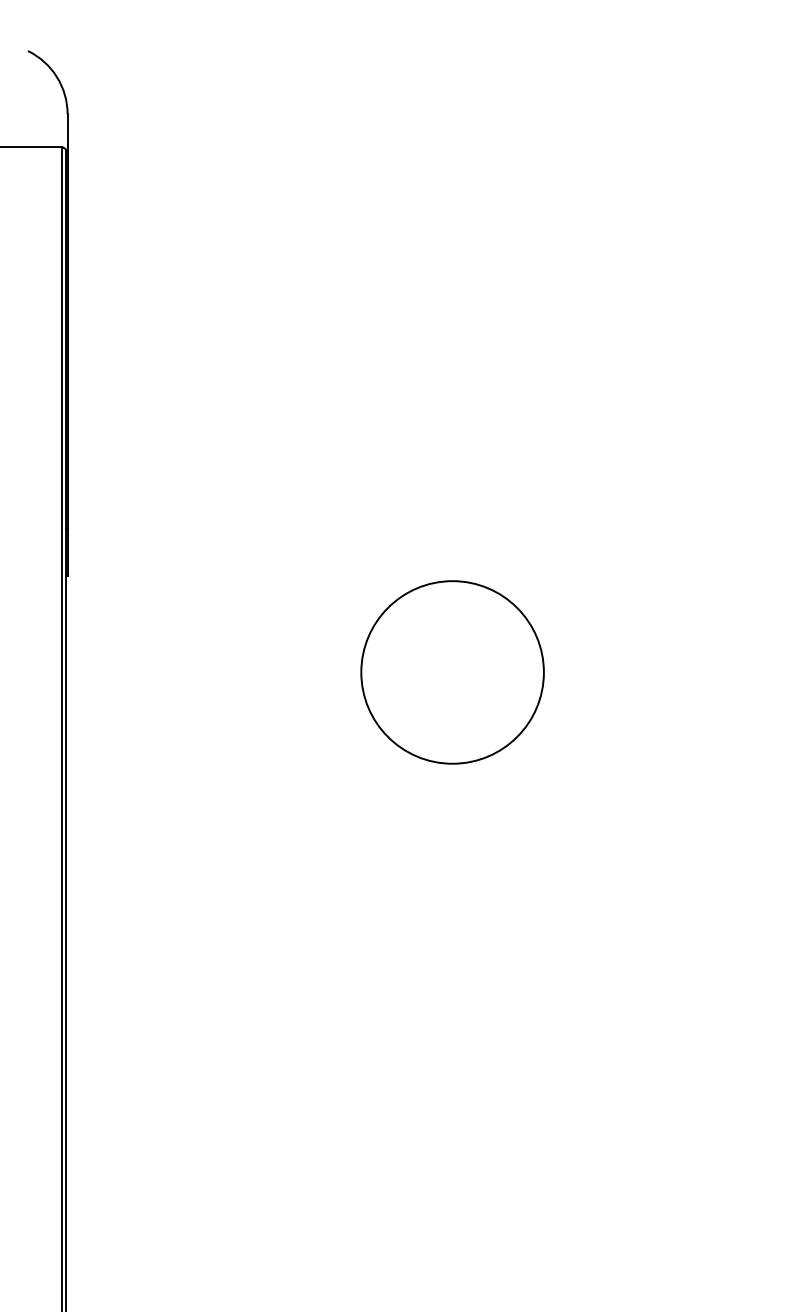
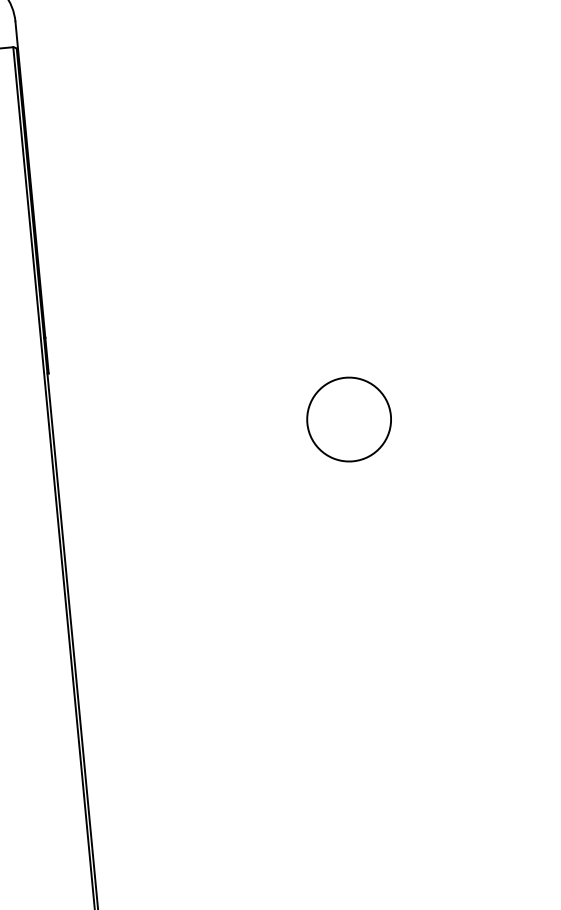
circle: (452, 672) -> (349, 419), size x0.6

